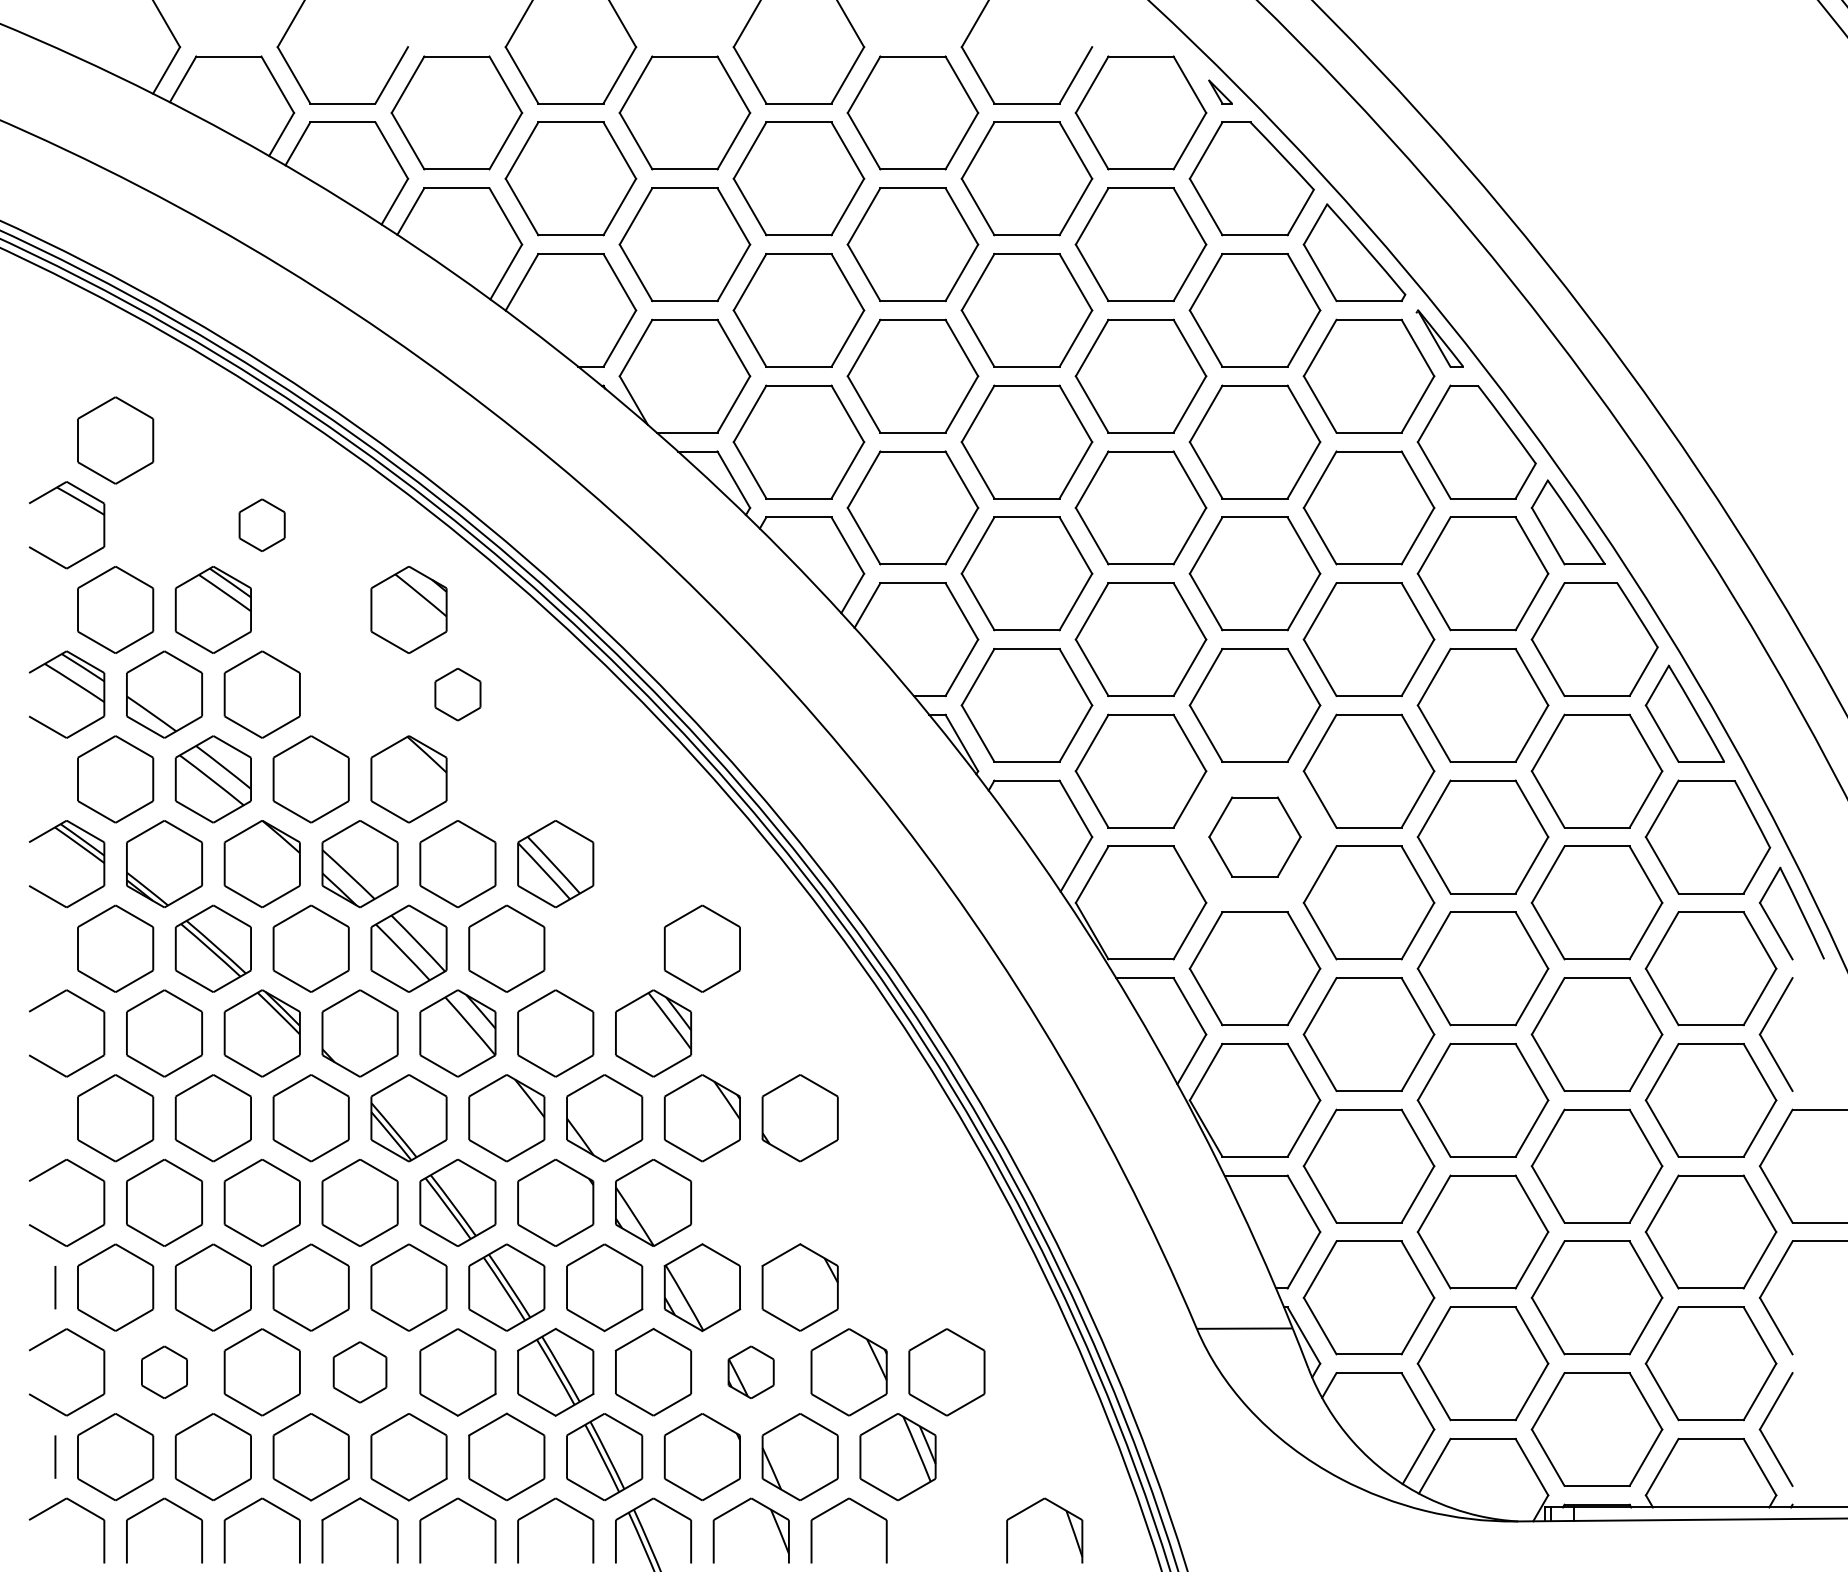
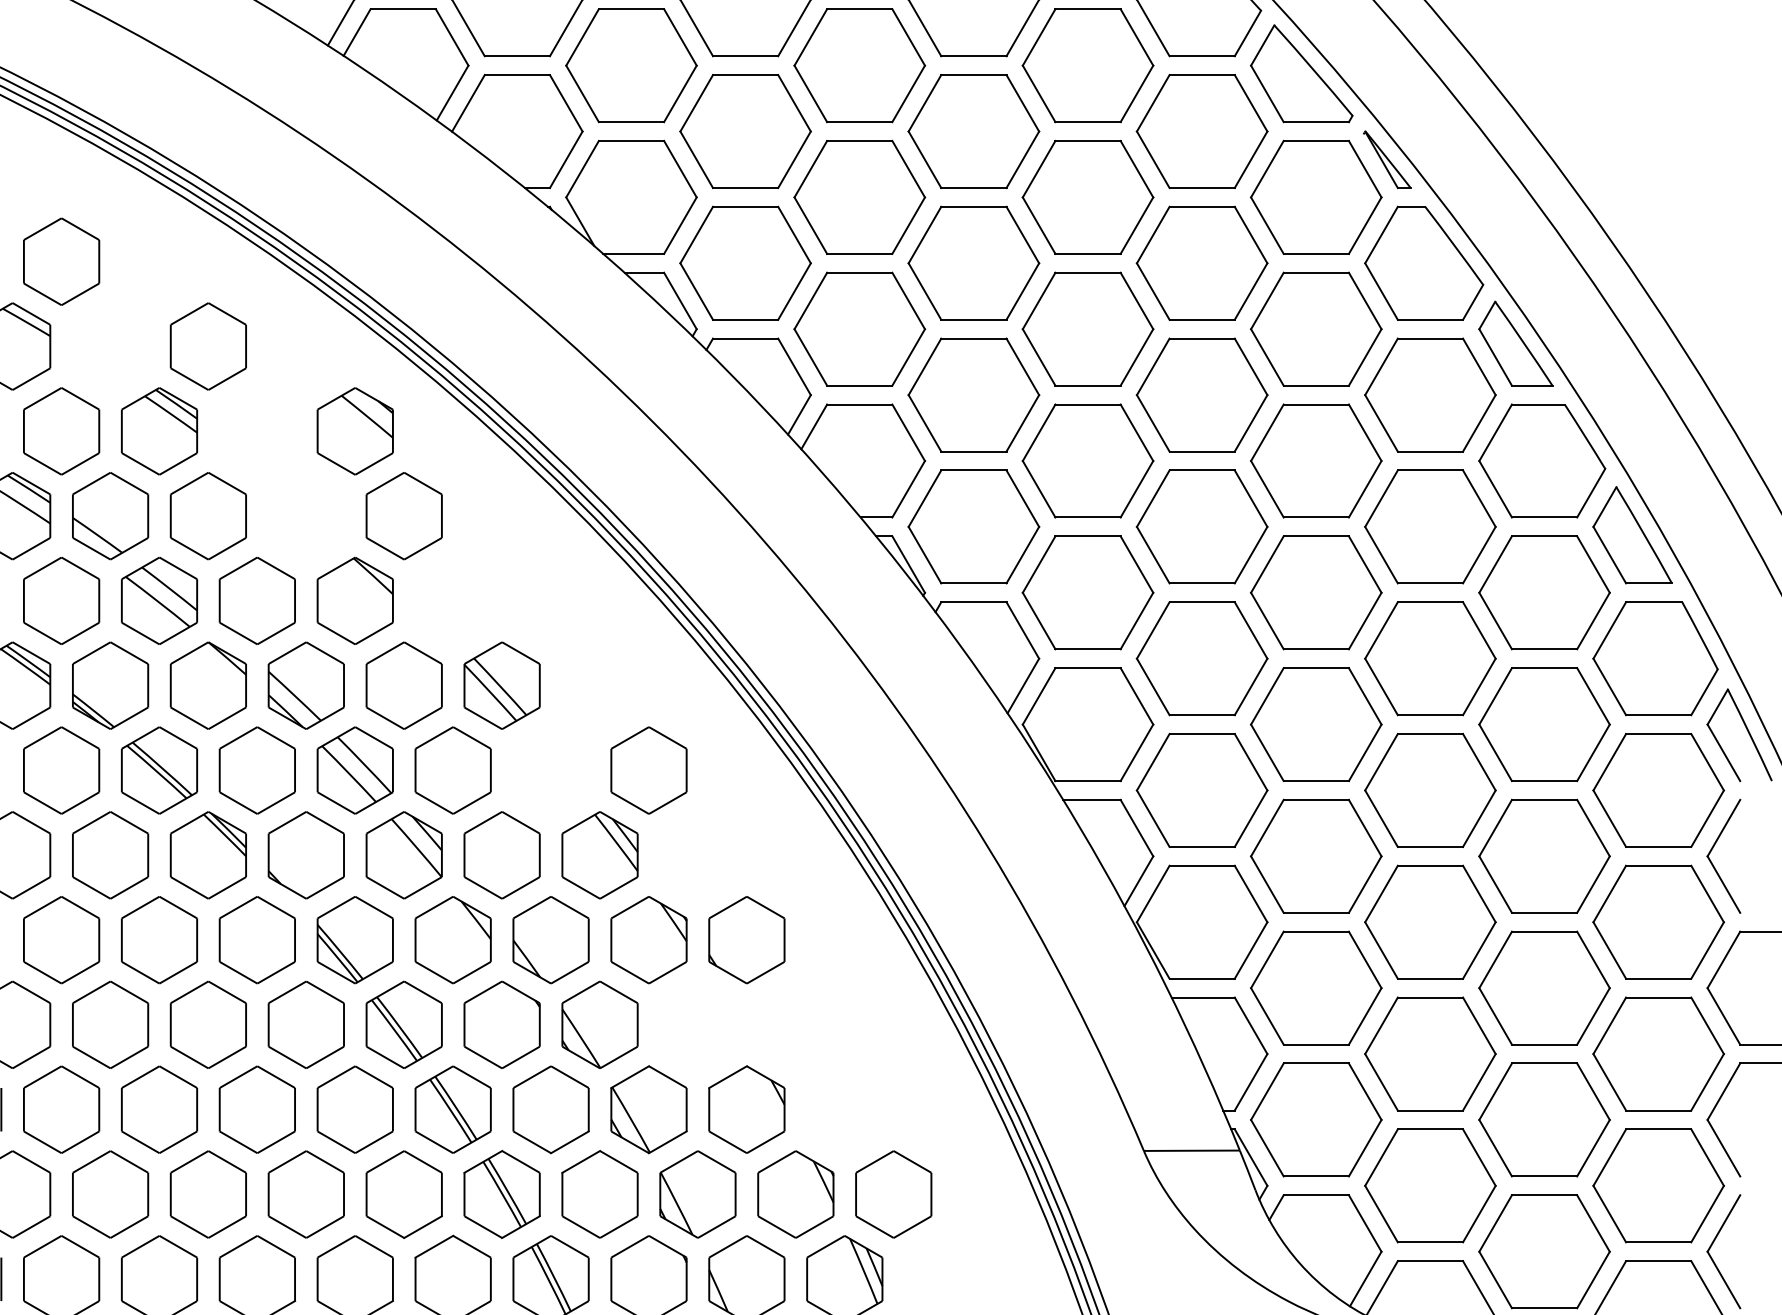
part: (261, 525) -> (207, 346), size x1.67
part: (457, 694) -> (403, 515), size x1.67
part: (1254, 836) -> (1201, 658), size x1.43
part: (164, 1372) -> (110, 1194), size x1.67
part: (359, 1372) -> (305, 1194), size x1.43
part: (750, 1372) -> (697, 1194), size x1.67

